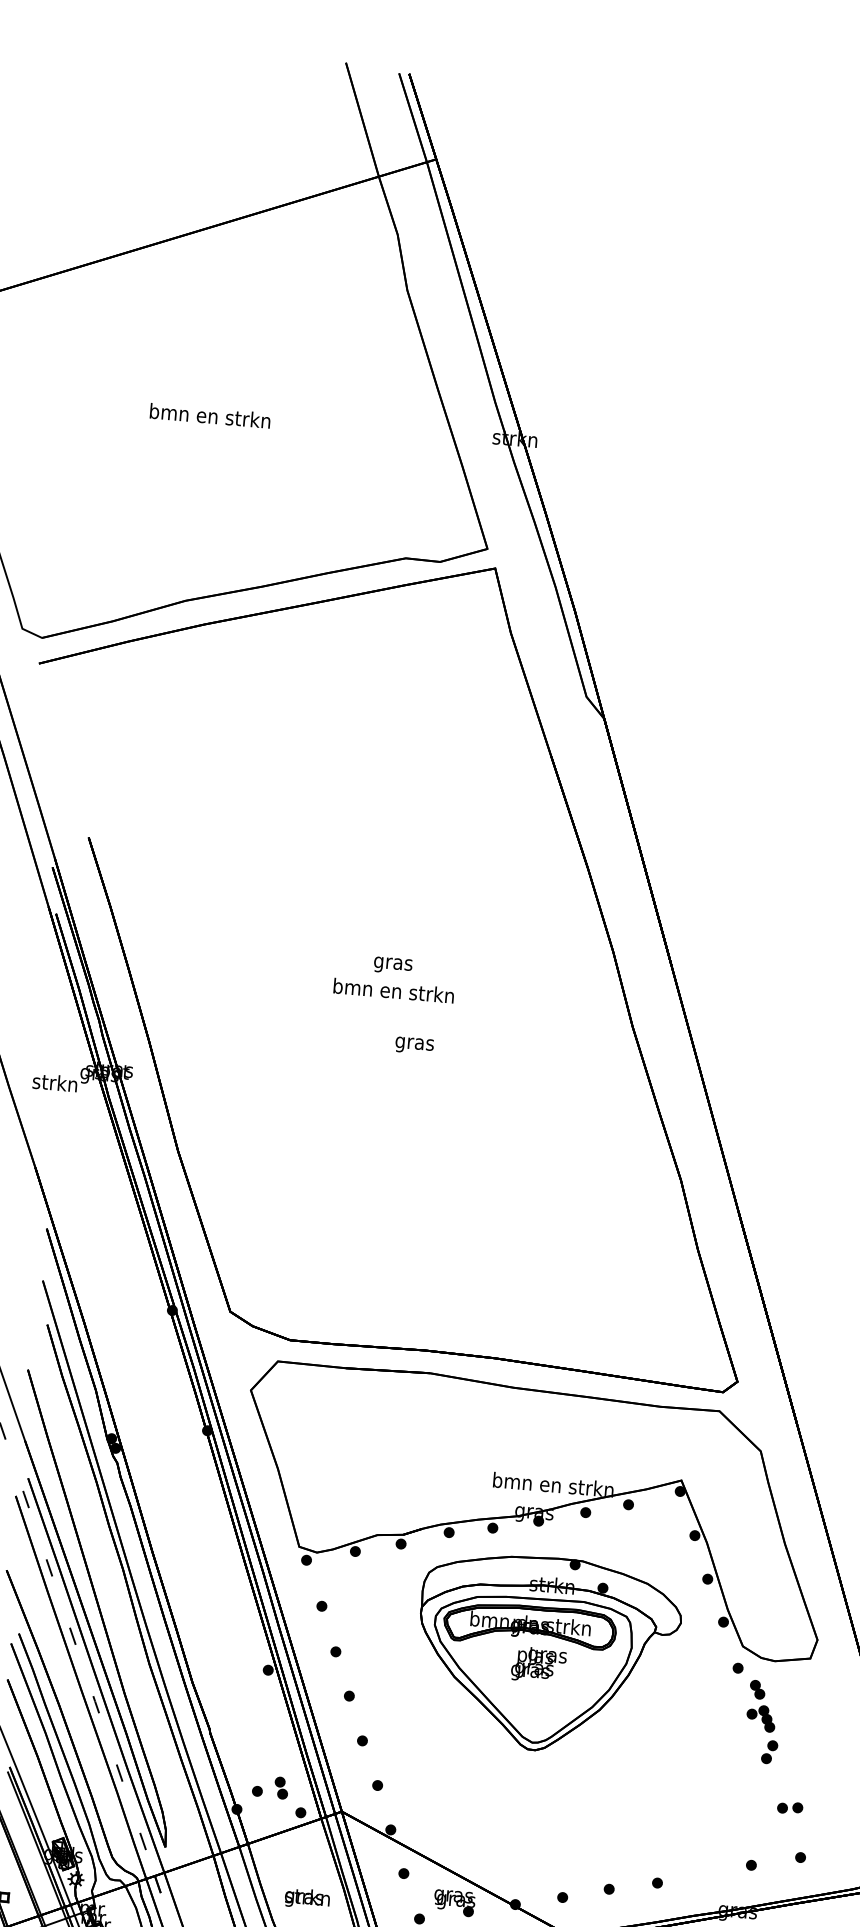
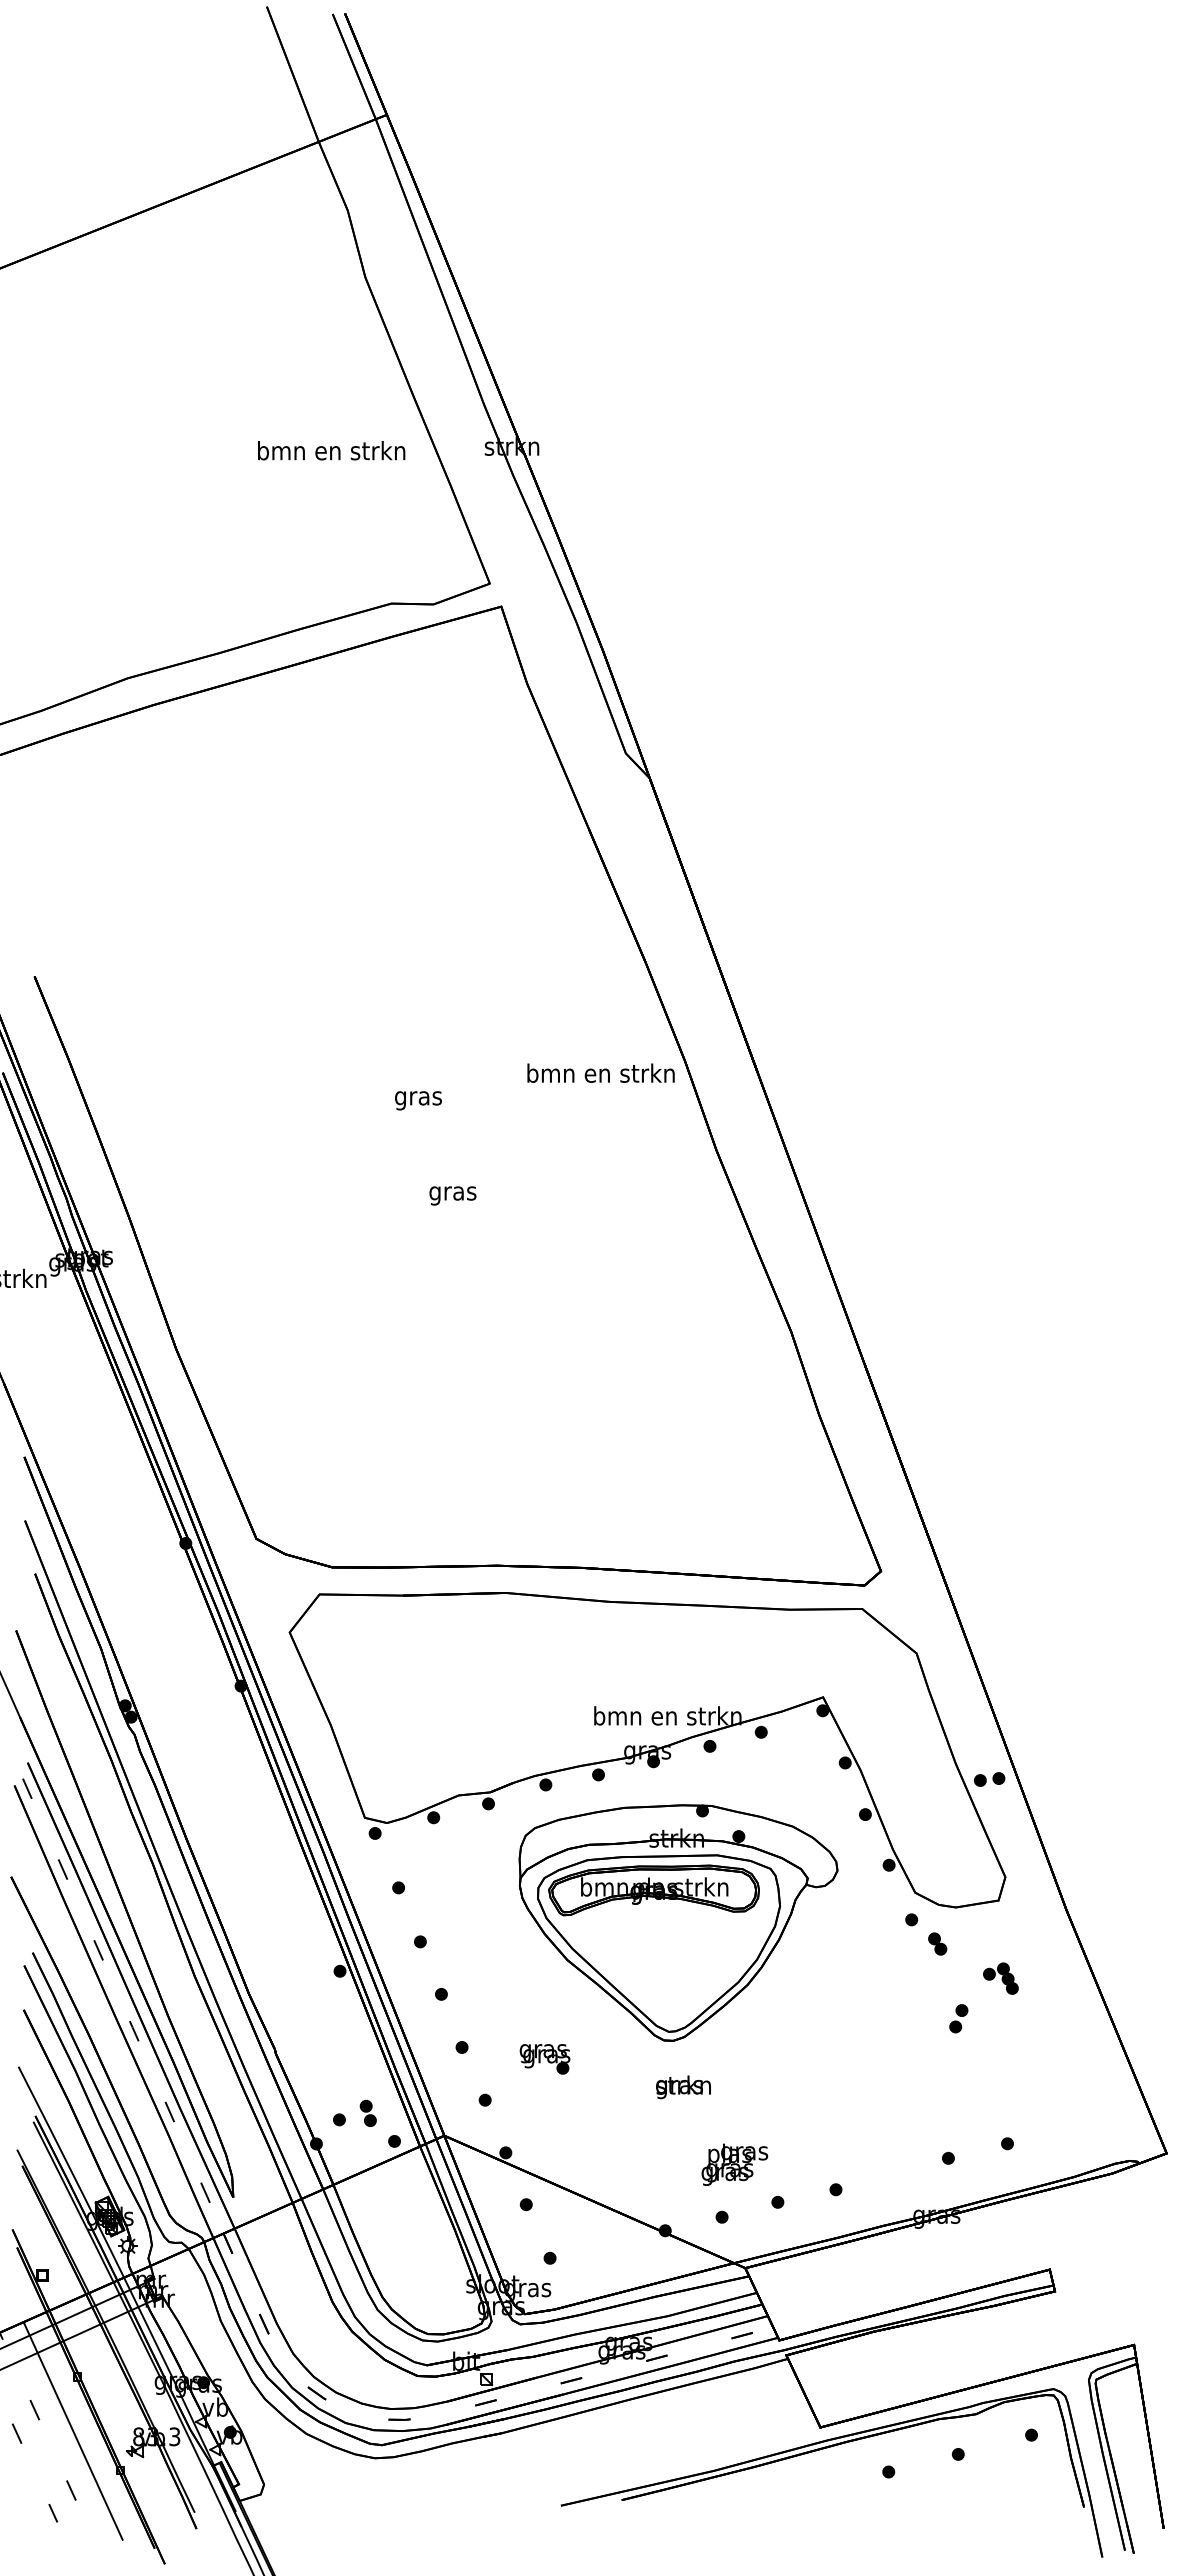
text: (210, 415) -> (331, 450), moved
text: (393, 990) -> (600, 1072), moved
text: (538, 1664) -> (734, 2164), moved
part: (760, 1718) -> (1000, 1978), moved
part: (790, 1807) -> (989, 1779), moved
text: (307, 1898) -> (683, 2087), moved
part: (454, 1903) -> (544, 2059), moved

